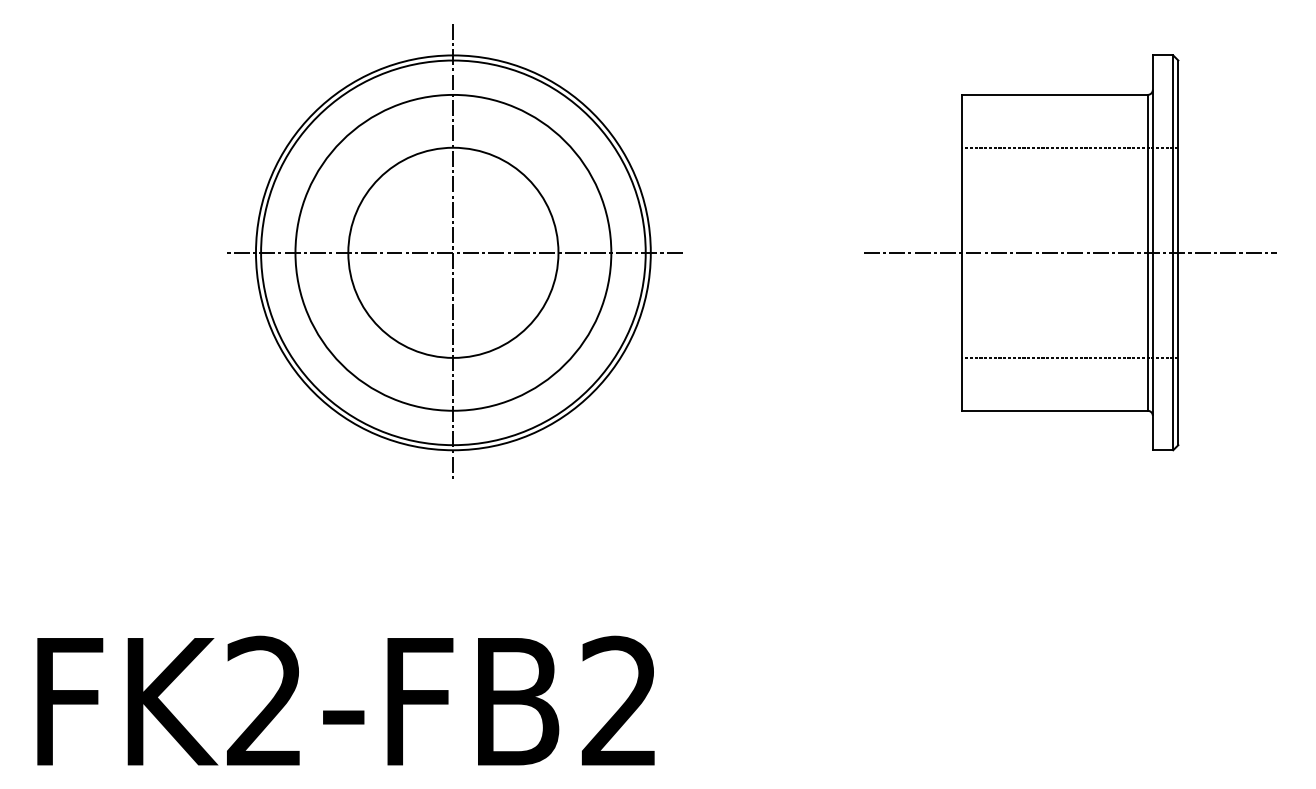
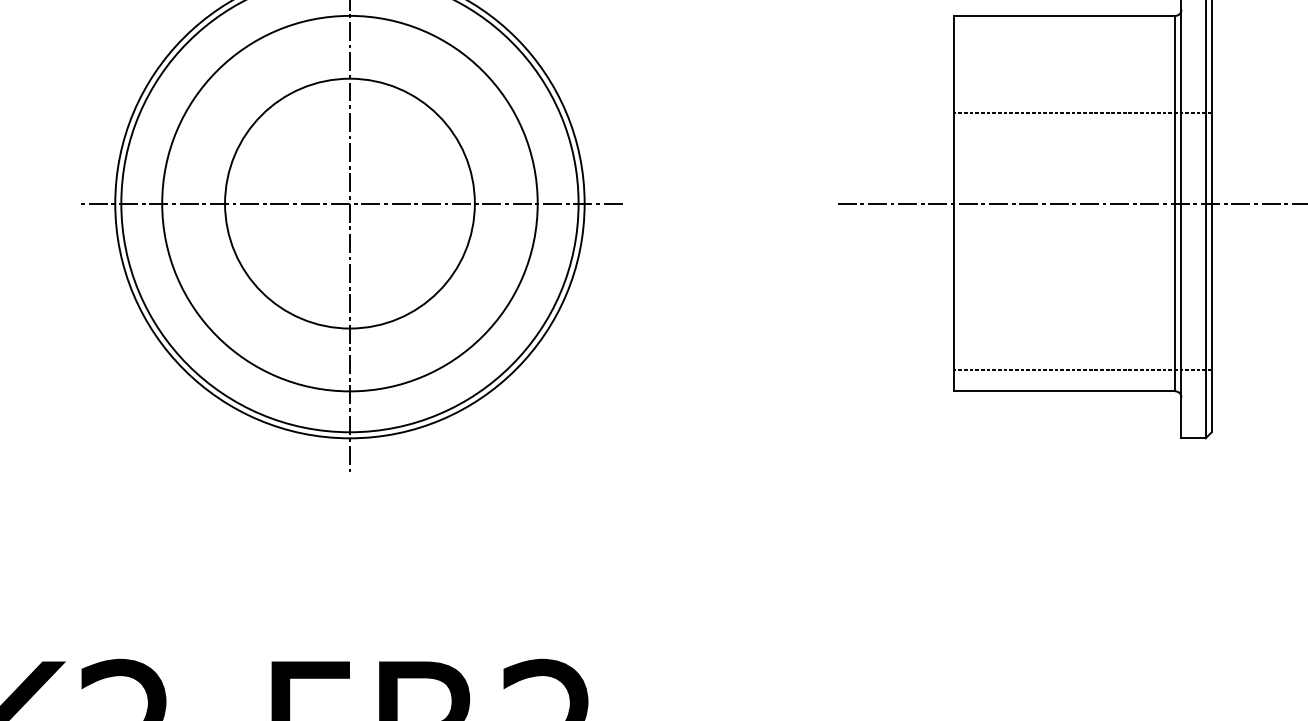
line: (1069, 147) -> (1082, 112), moved
line: (1069, 357) -> (1082, 369), moved

